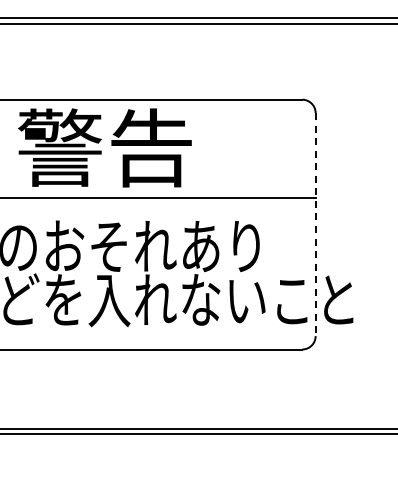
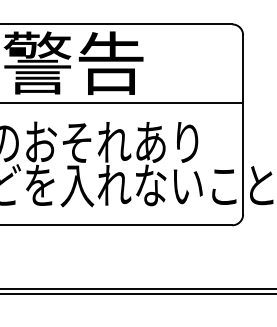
line: (315, 224) -> (242, 124), dashed -> solid

